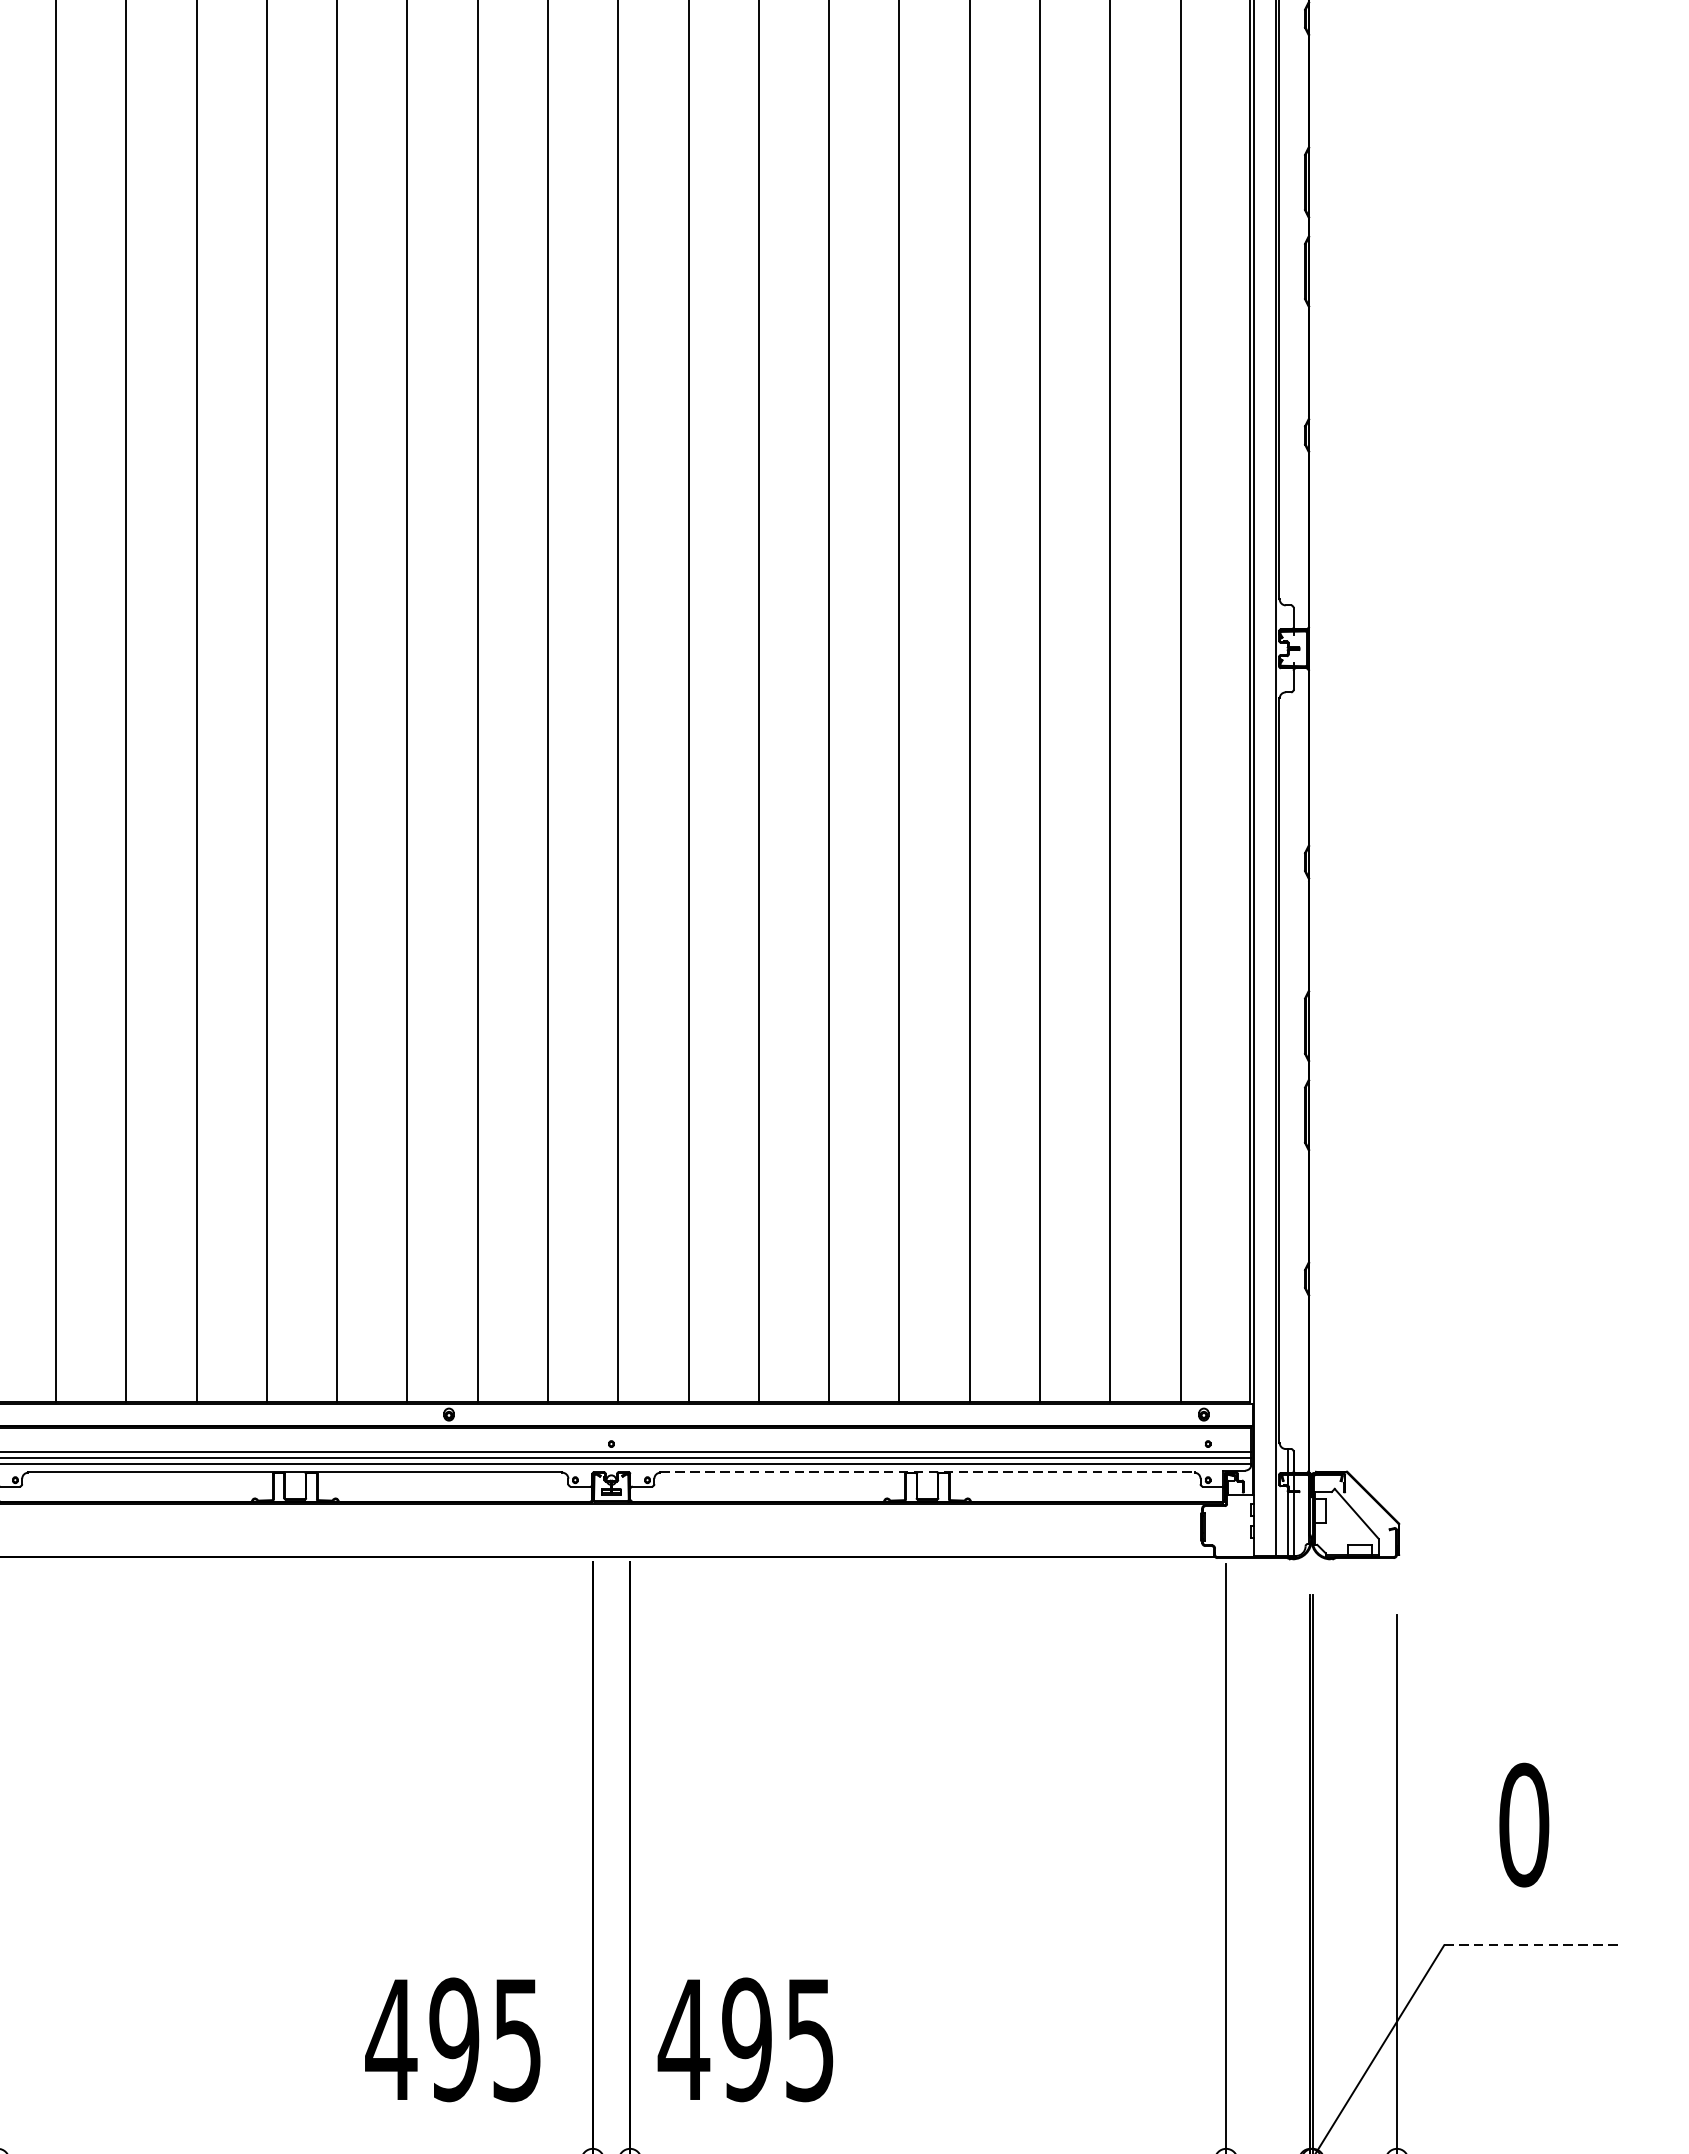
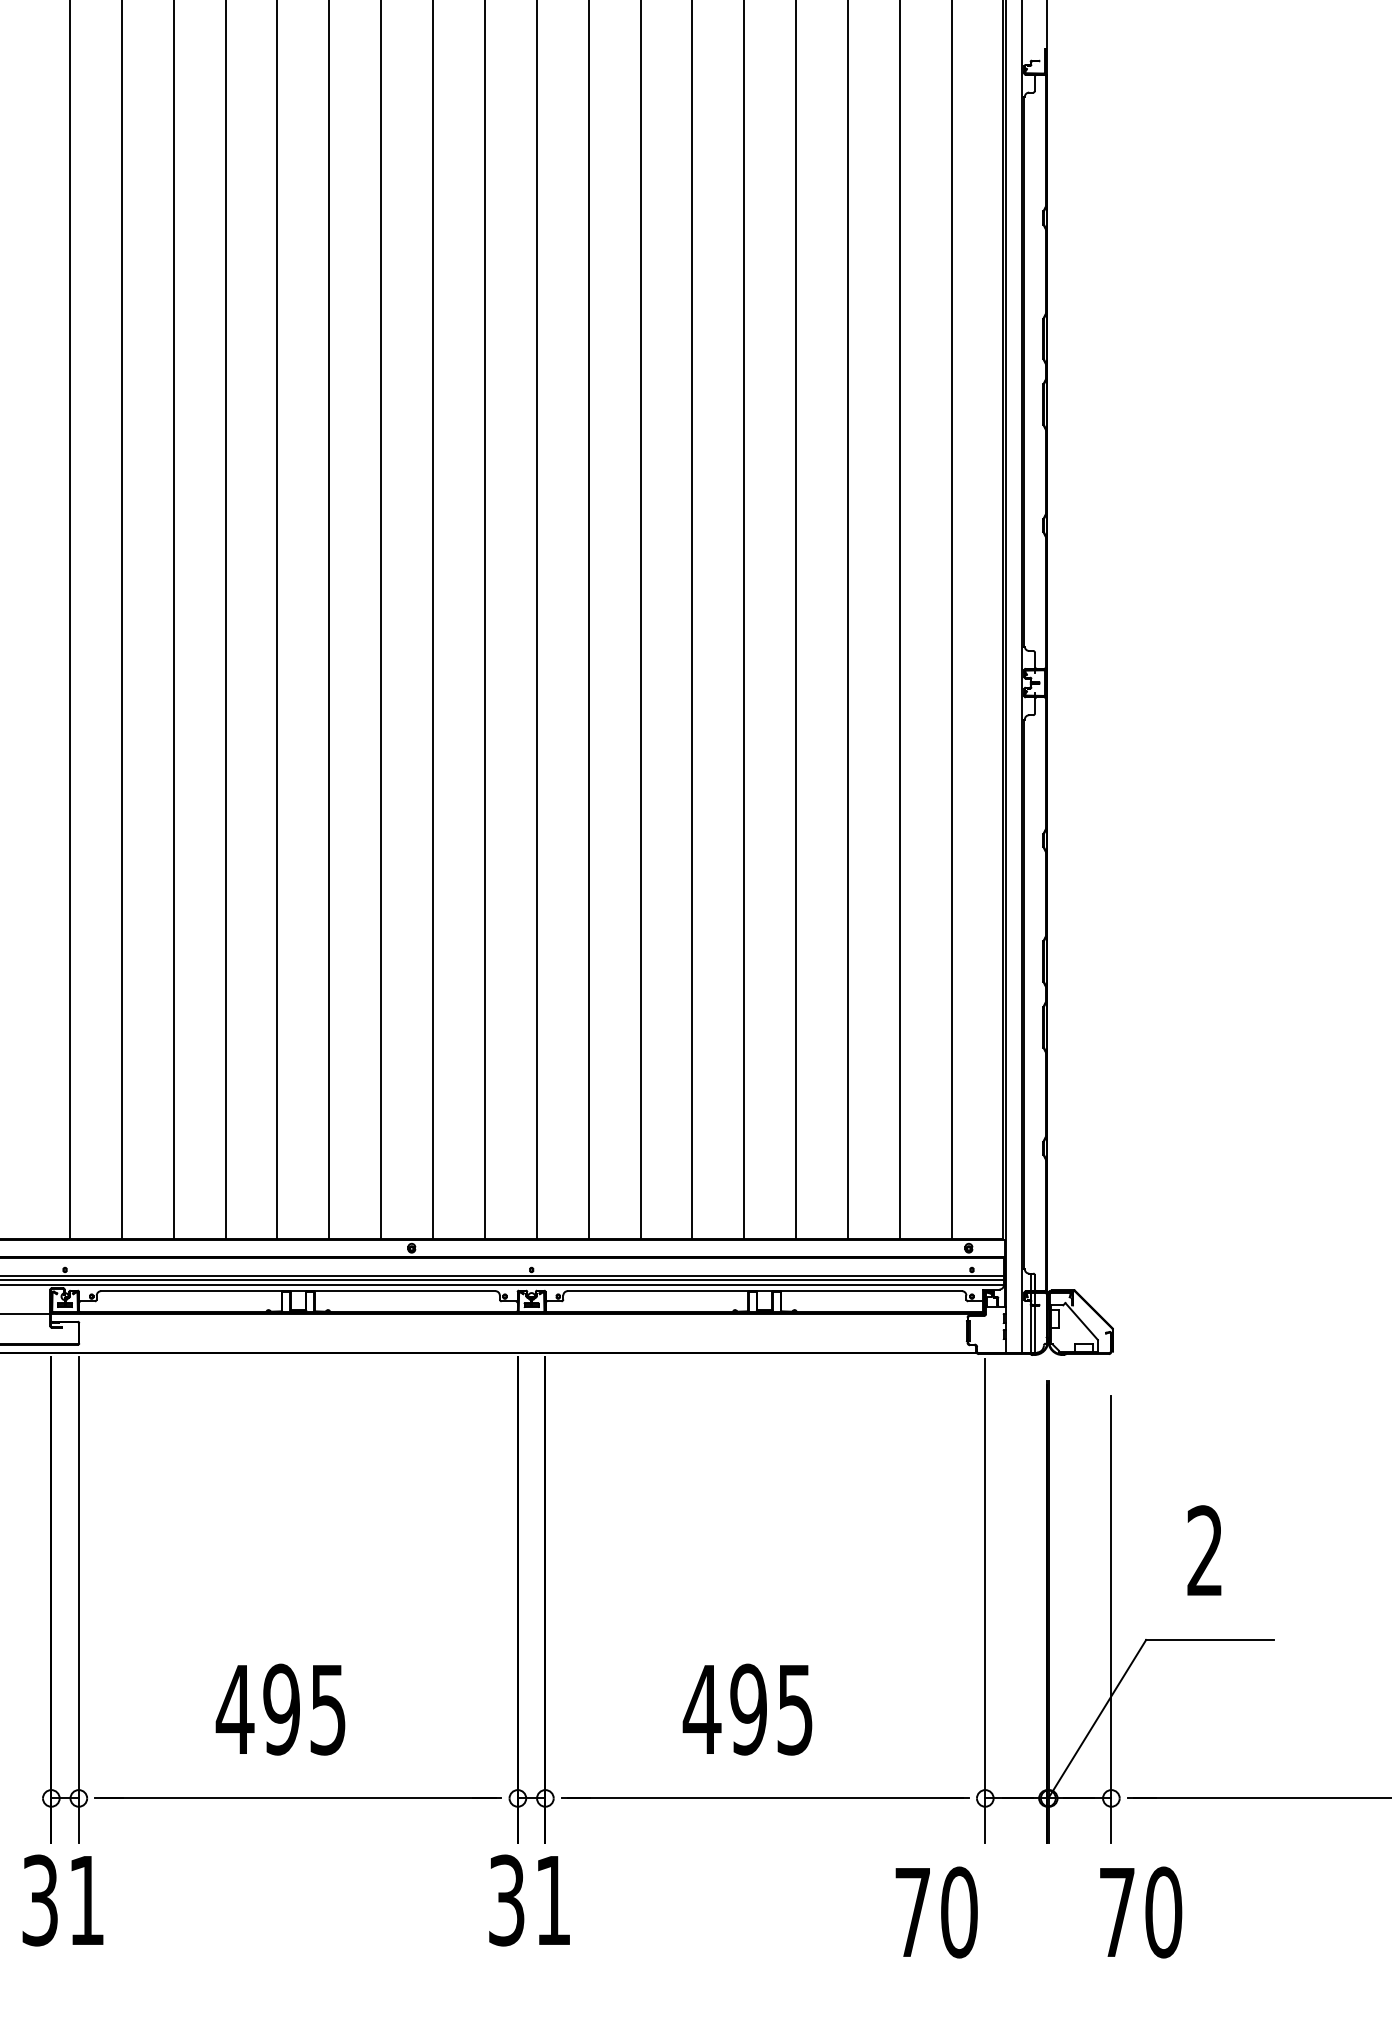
line: (928, 1471) -> (765, 1290), dashed -> solid
text: (1524, 1825) -> (1205, 1551), 0 -> 2
line: (1531, 1944) -> (1210, 1639), dashed -> solid
text: (452, 2039) -> (280, 1709), moved
text: (745, 2039) -> (747, 1709), moved

